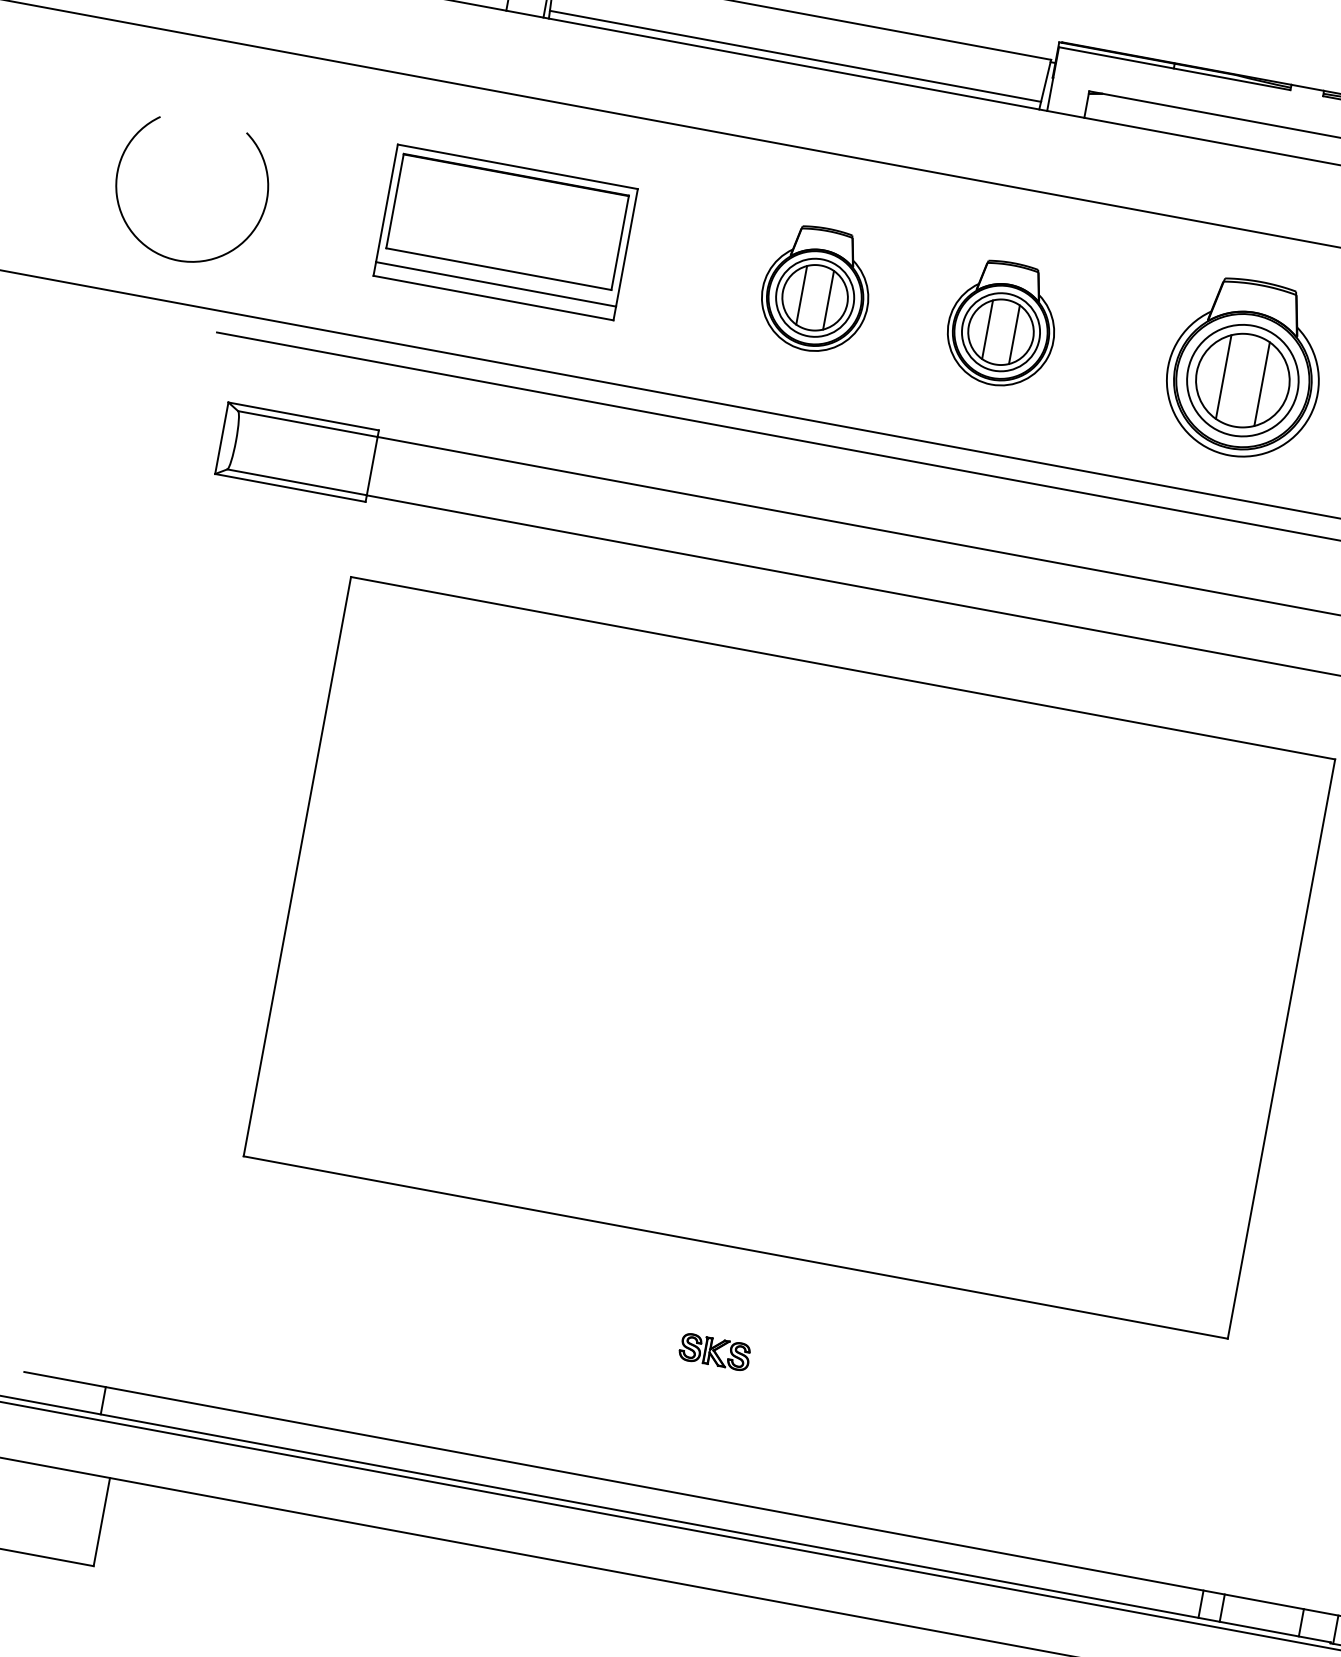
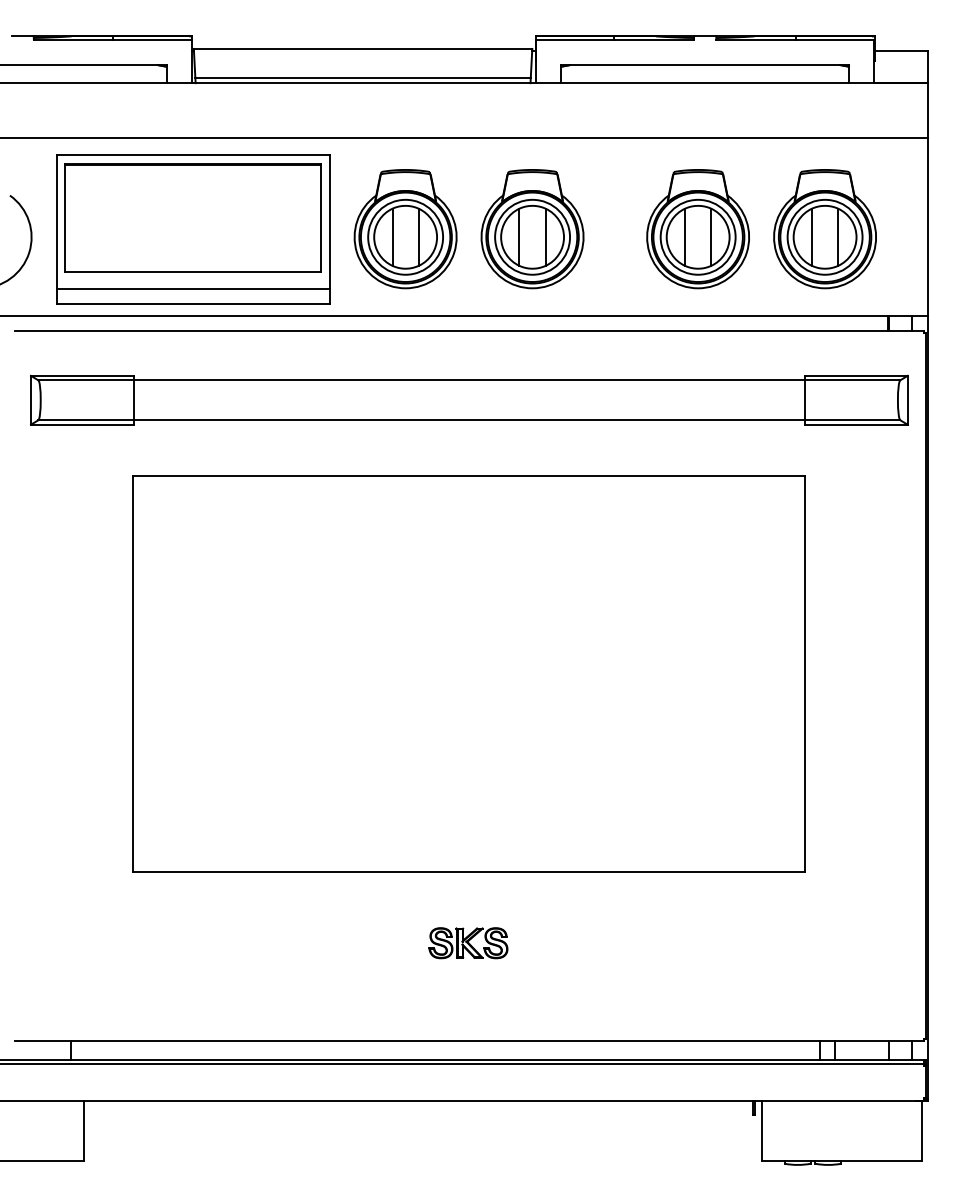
part: (506, 232) -> (193, 229), size x1.67
part: (816, 289) -> (405, 229), size x1.43
part: (1002, 324) -> (532, 229), size x1.43
part: (714, 1352) -> (468, 943), size x1.67

